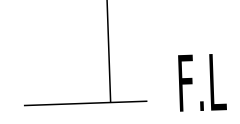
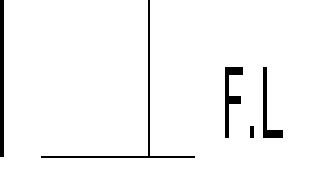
text: (202, 82) -> (253, 102), moved

